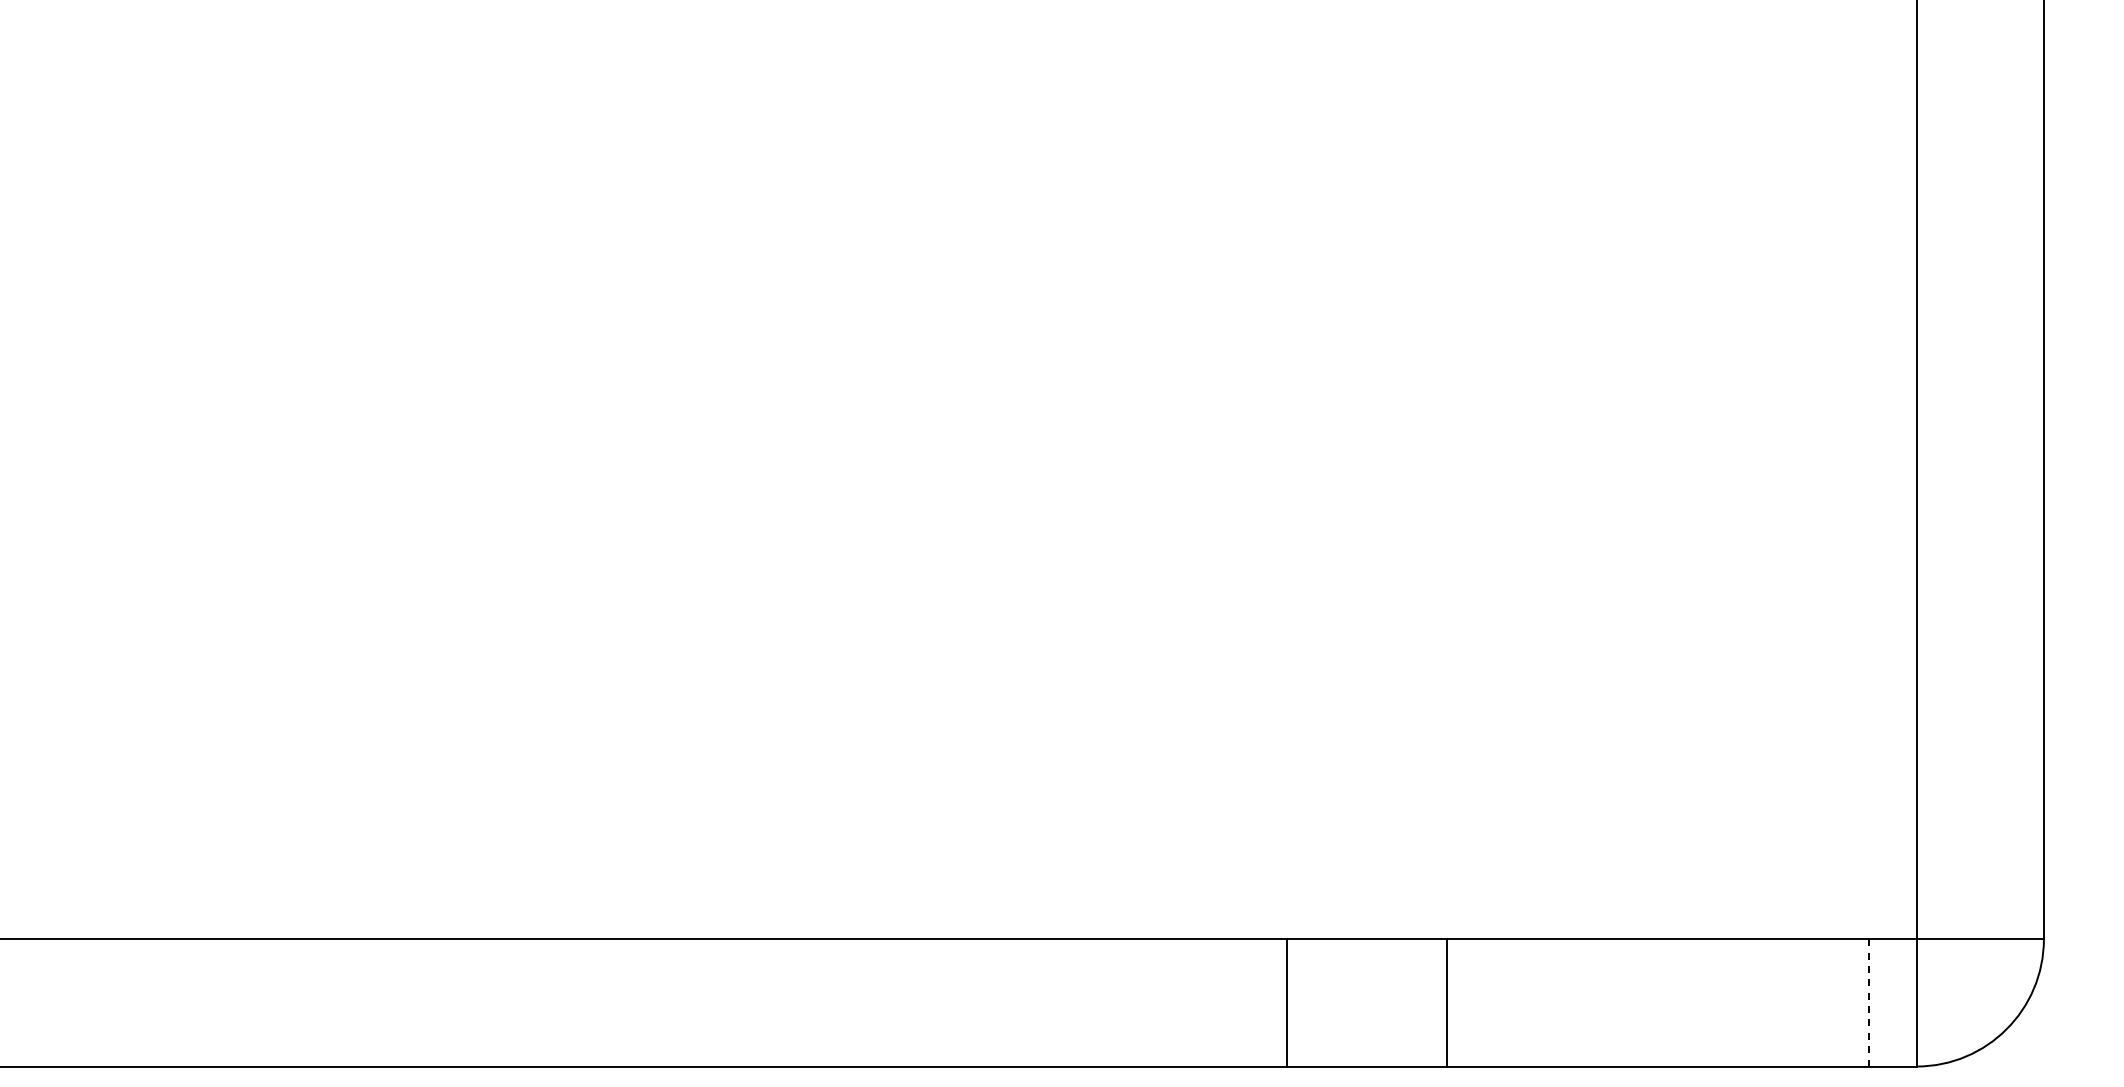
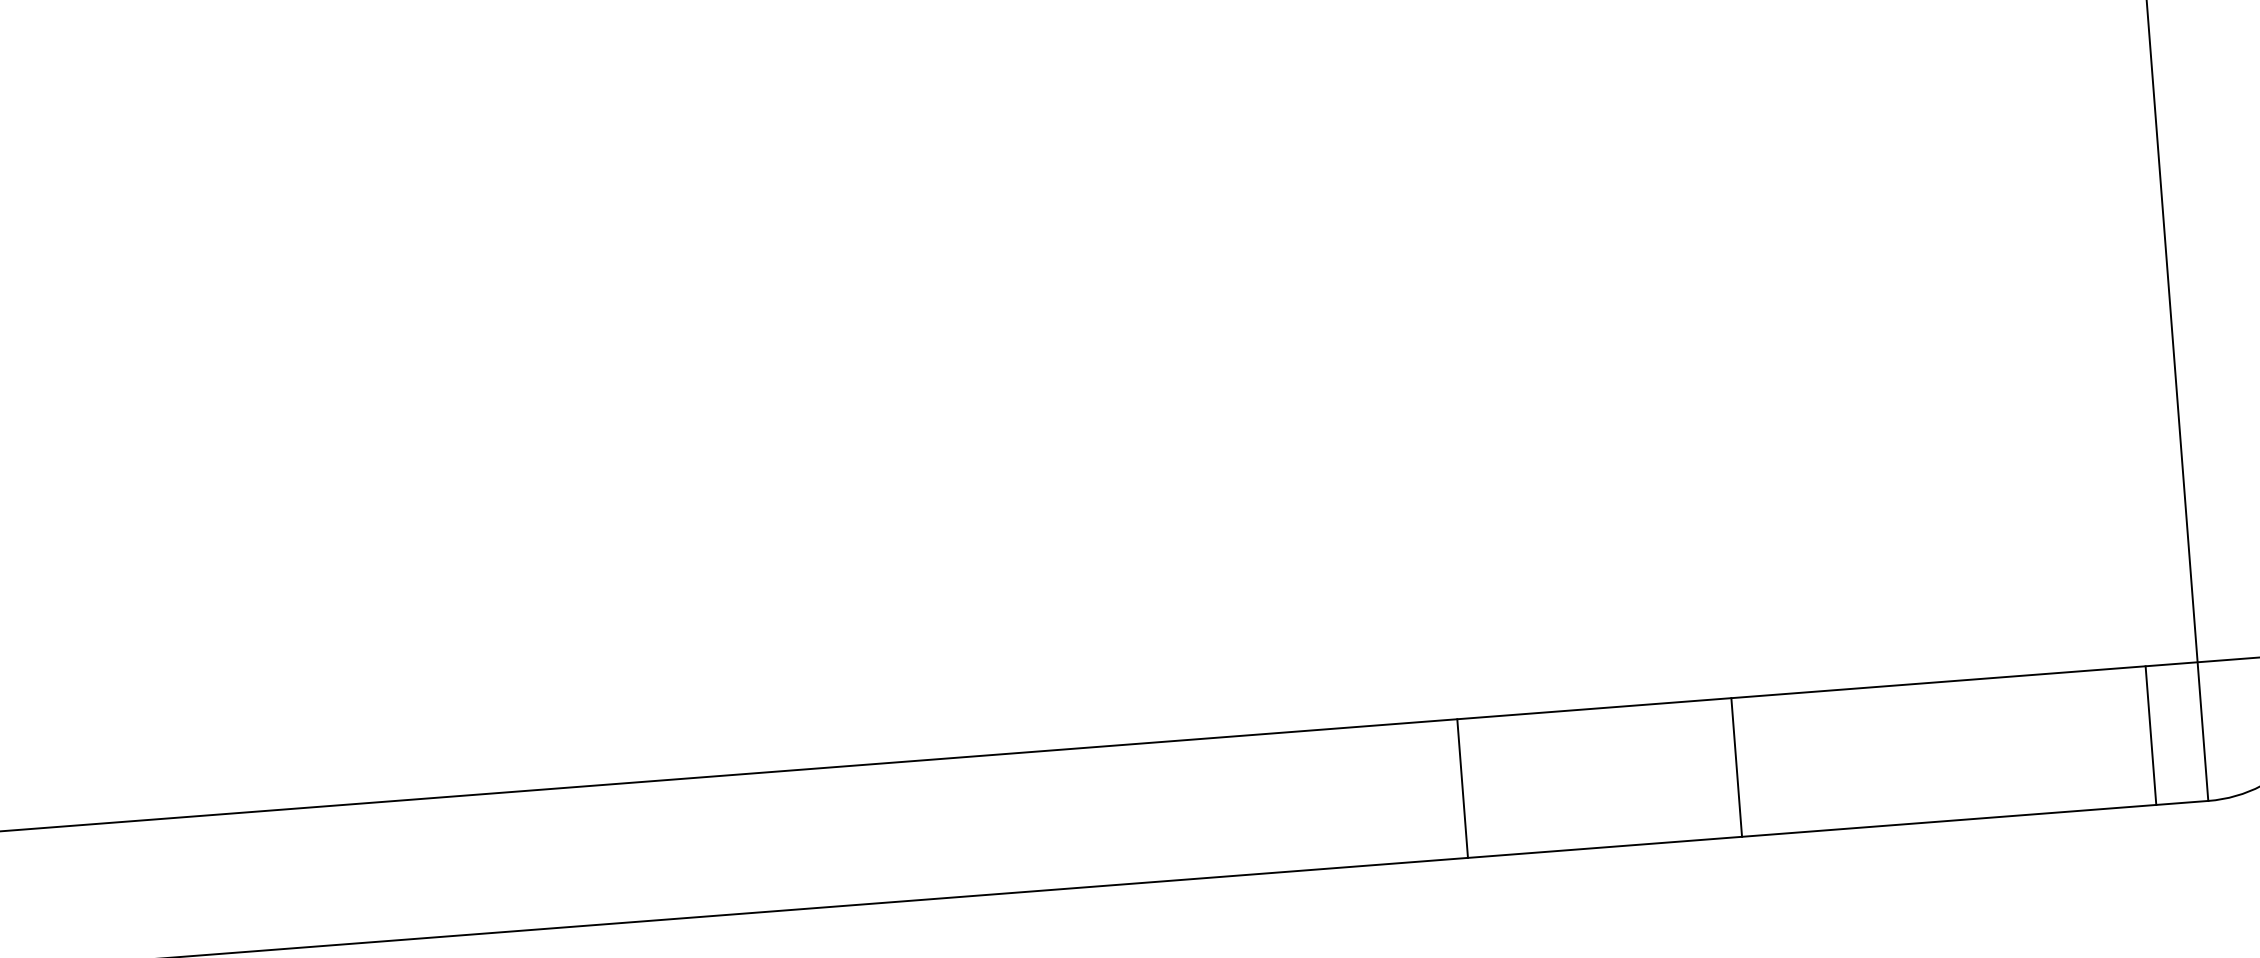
line: (1287, 1002) -> (1462, 788), moved
line: (1446, 1002) -> (1736, 767), moved
line: (1868, 1002) -> (2150, 735), dashed -> solid

